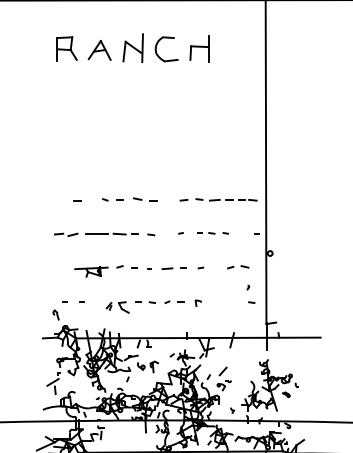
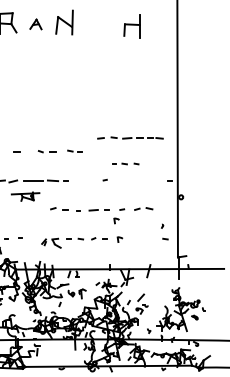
part: (199, 48) -> (132, 26), moved
part: (99, 50) -> (35, 24), size x0.6
part: (158, 54) -> (86, 27), removed
part: (145, 199) -> (75, 151), size x0.7
part: (218, 199) -> (130, 137), moved
part: (212, 233) -> (125, 164), moved
line: (151, 234) -> (80, 181), removed
part: (238, 267) -> (143, 209), moved
part: (91, 271) -> (25, 196), moved
part: (193, 280) -> (115, 220), added

